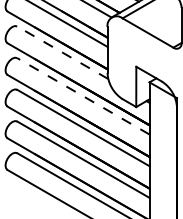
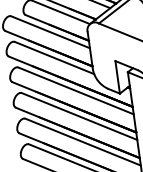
line: (62, 52) -> (54, 57), dashed -> solid
line: (82, 96) -> (75, 91), dashed -> solid

